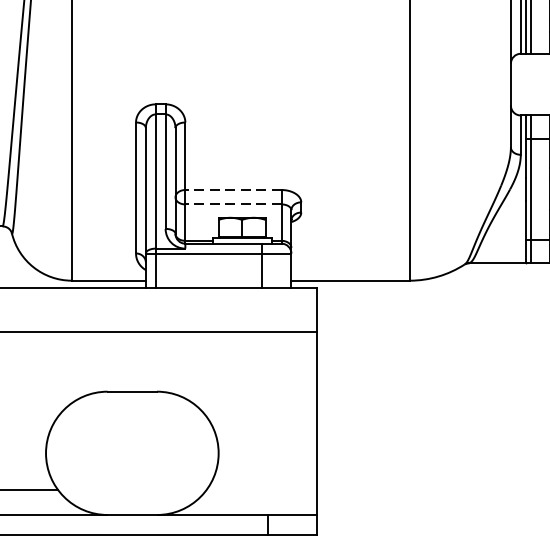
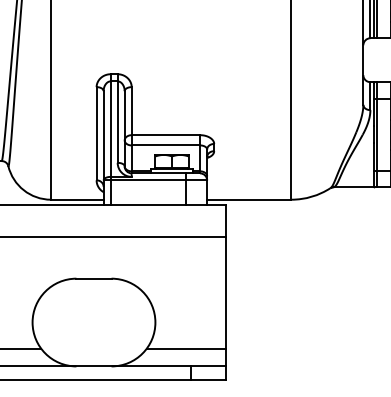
line: (232, 190) -> (165, 135), dashed -> solid
line: (232, 204) -> (165, 145), dashed -> solid
line: (260, 489) -> (185, 348), added

